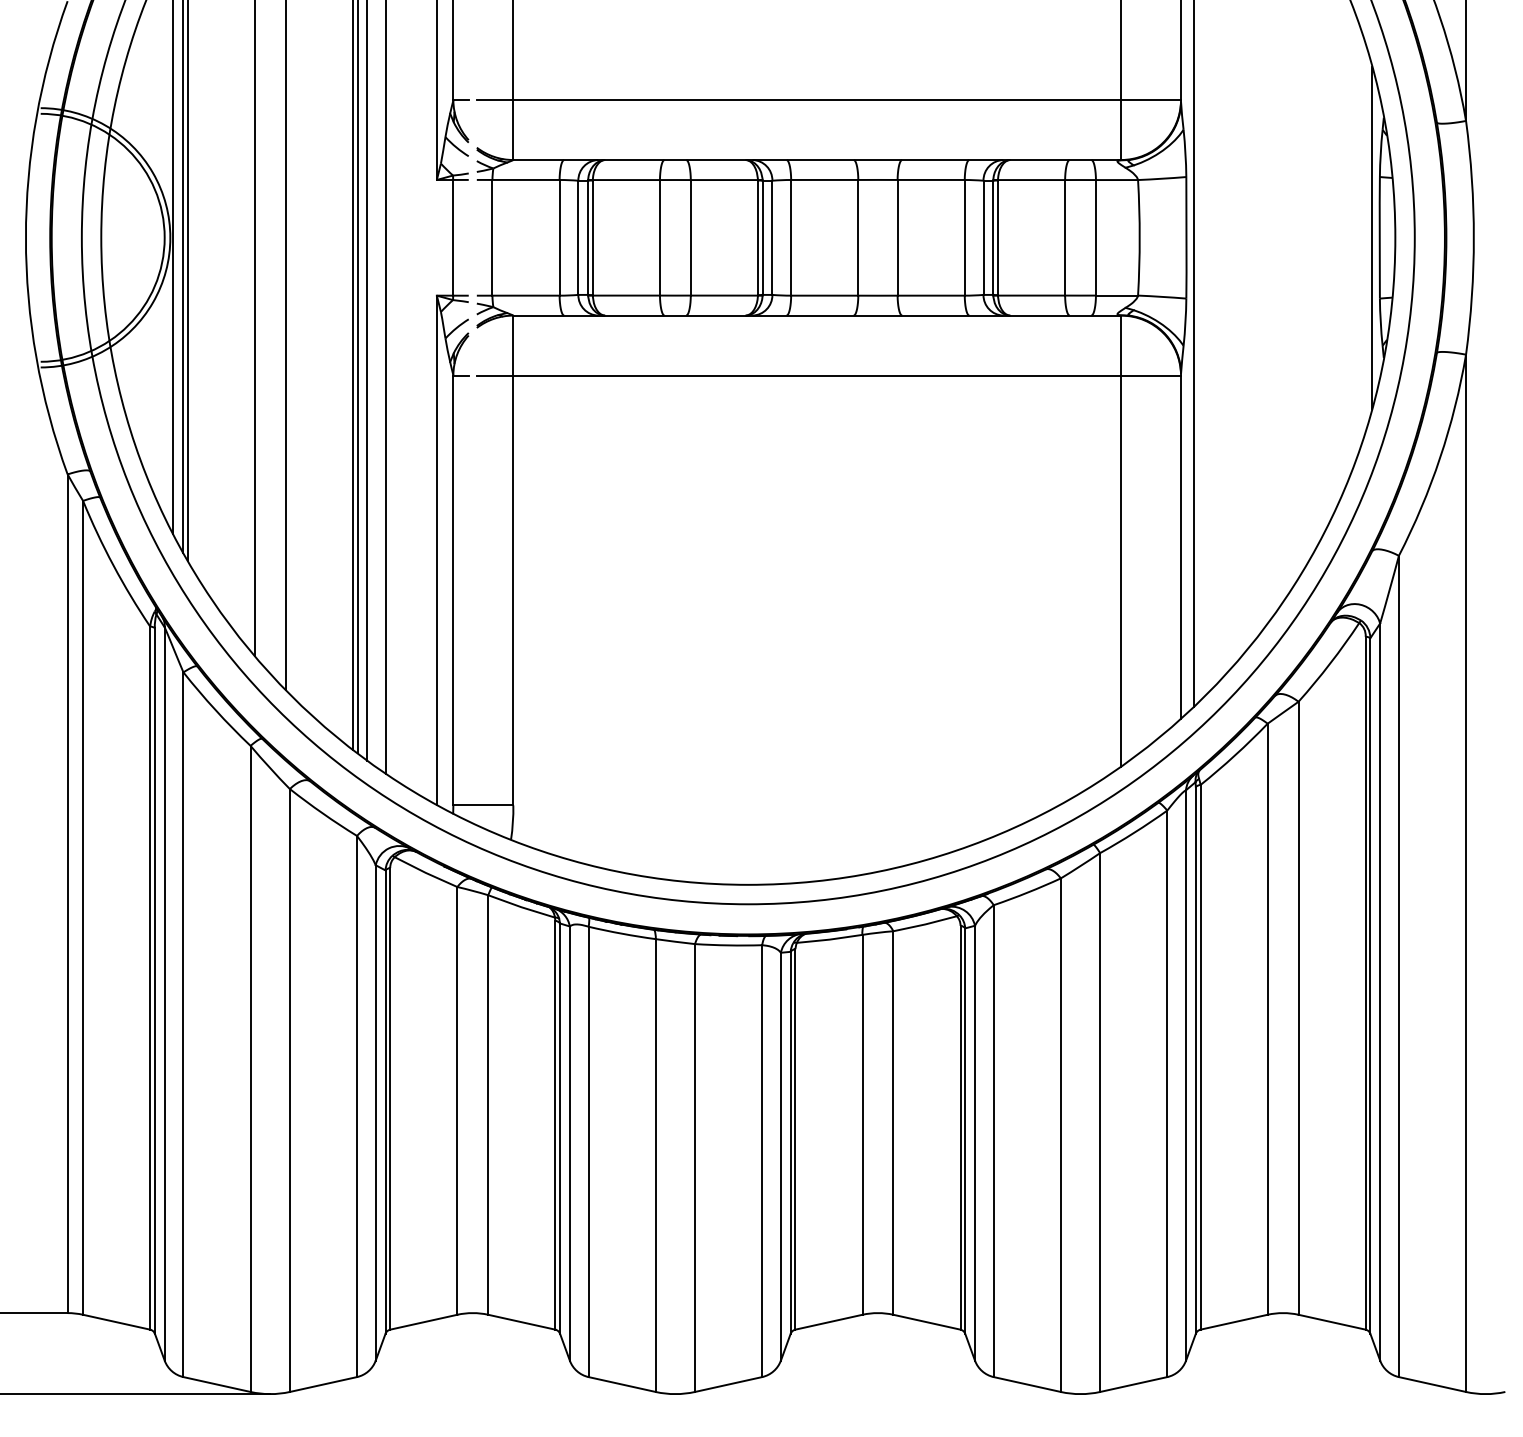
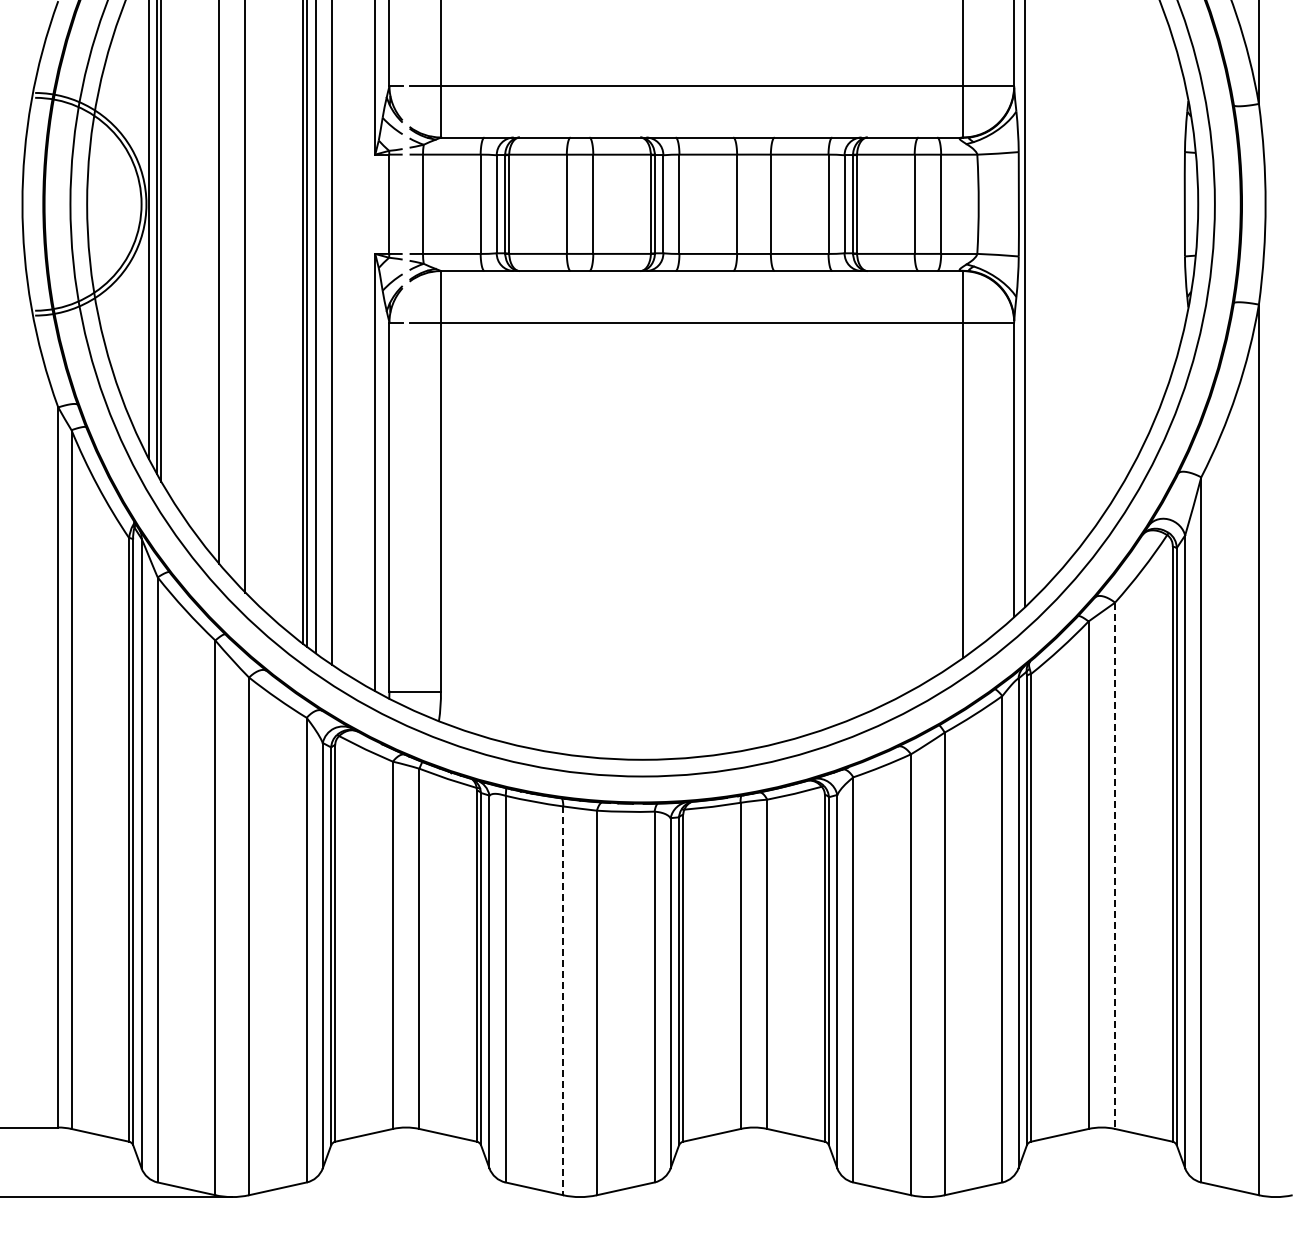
line: (1372, 238) -> (1178, 204), removed
line: (1299, 1009) -> (1115, 866), solid -> dashed
line: (656, 1166) -> (563, 1001), solid -> dashed

